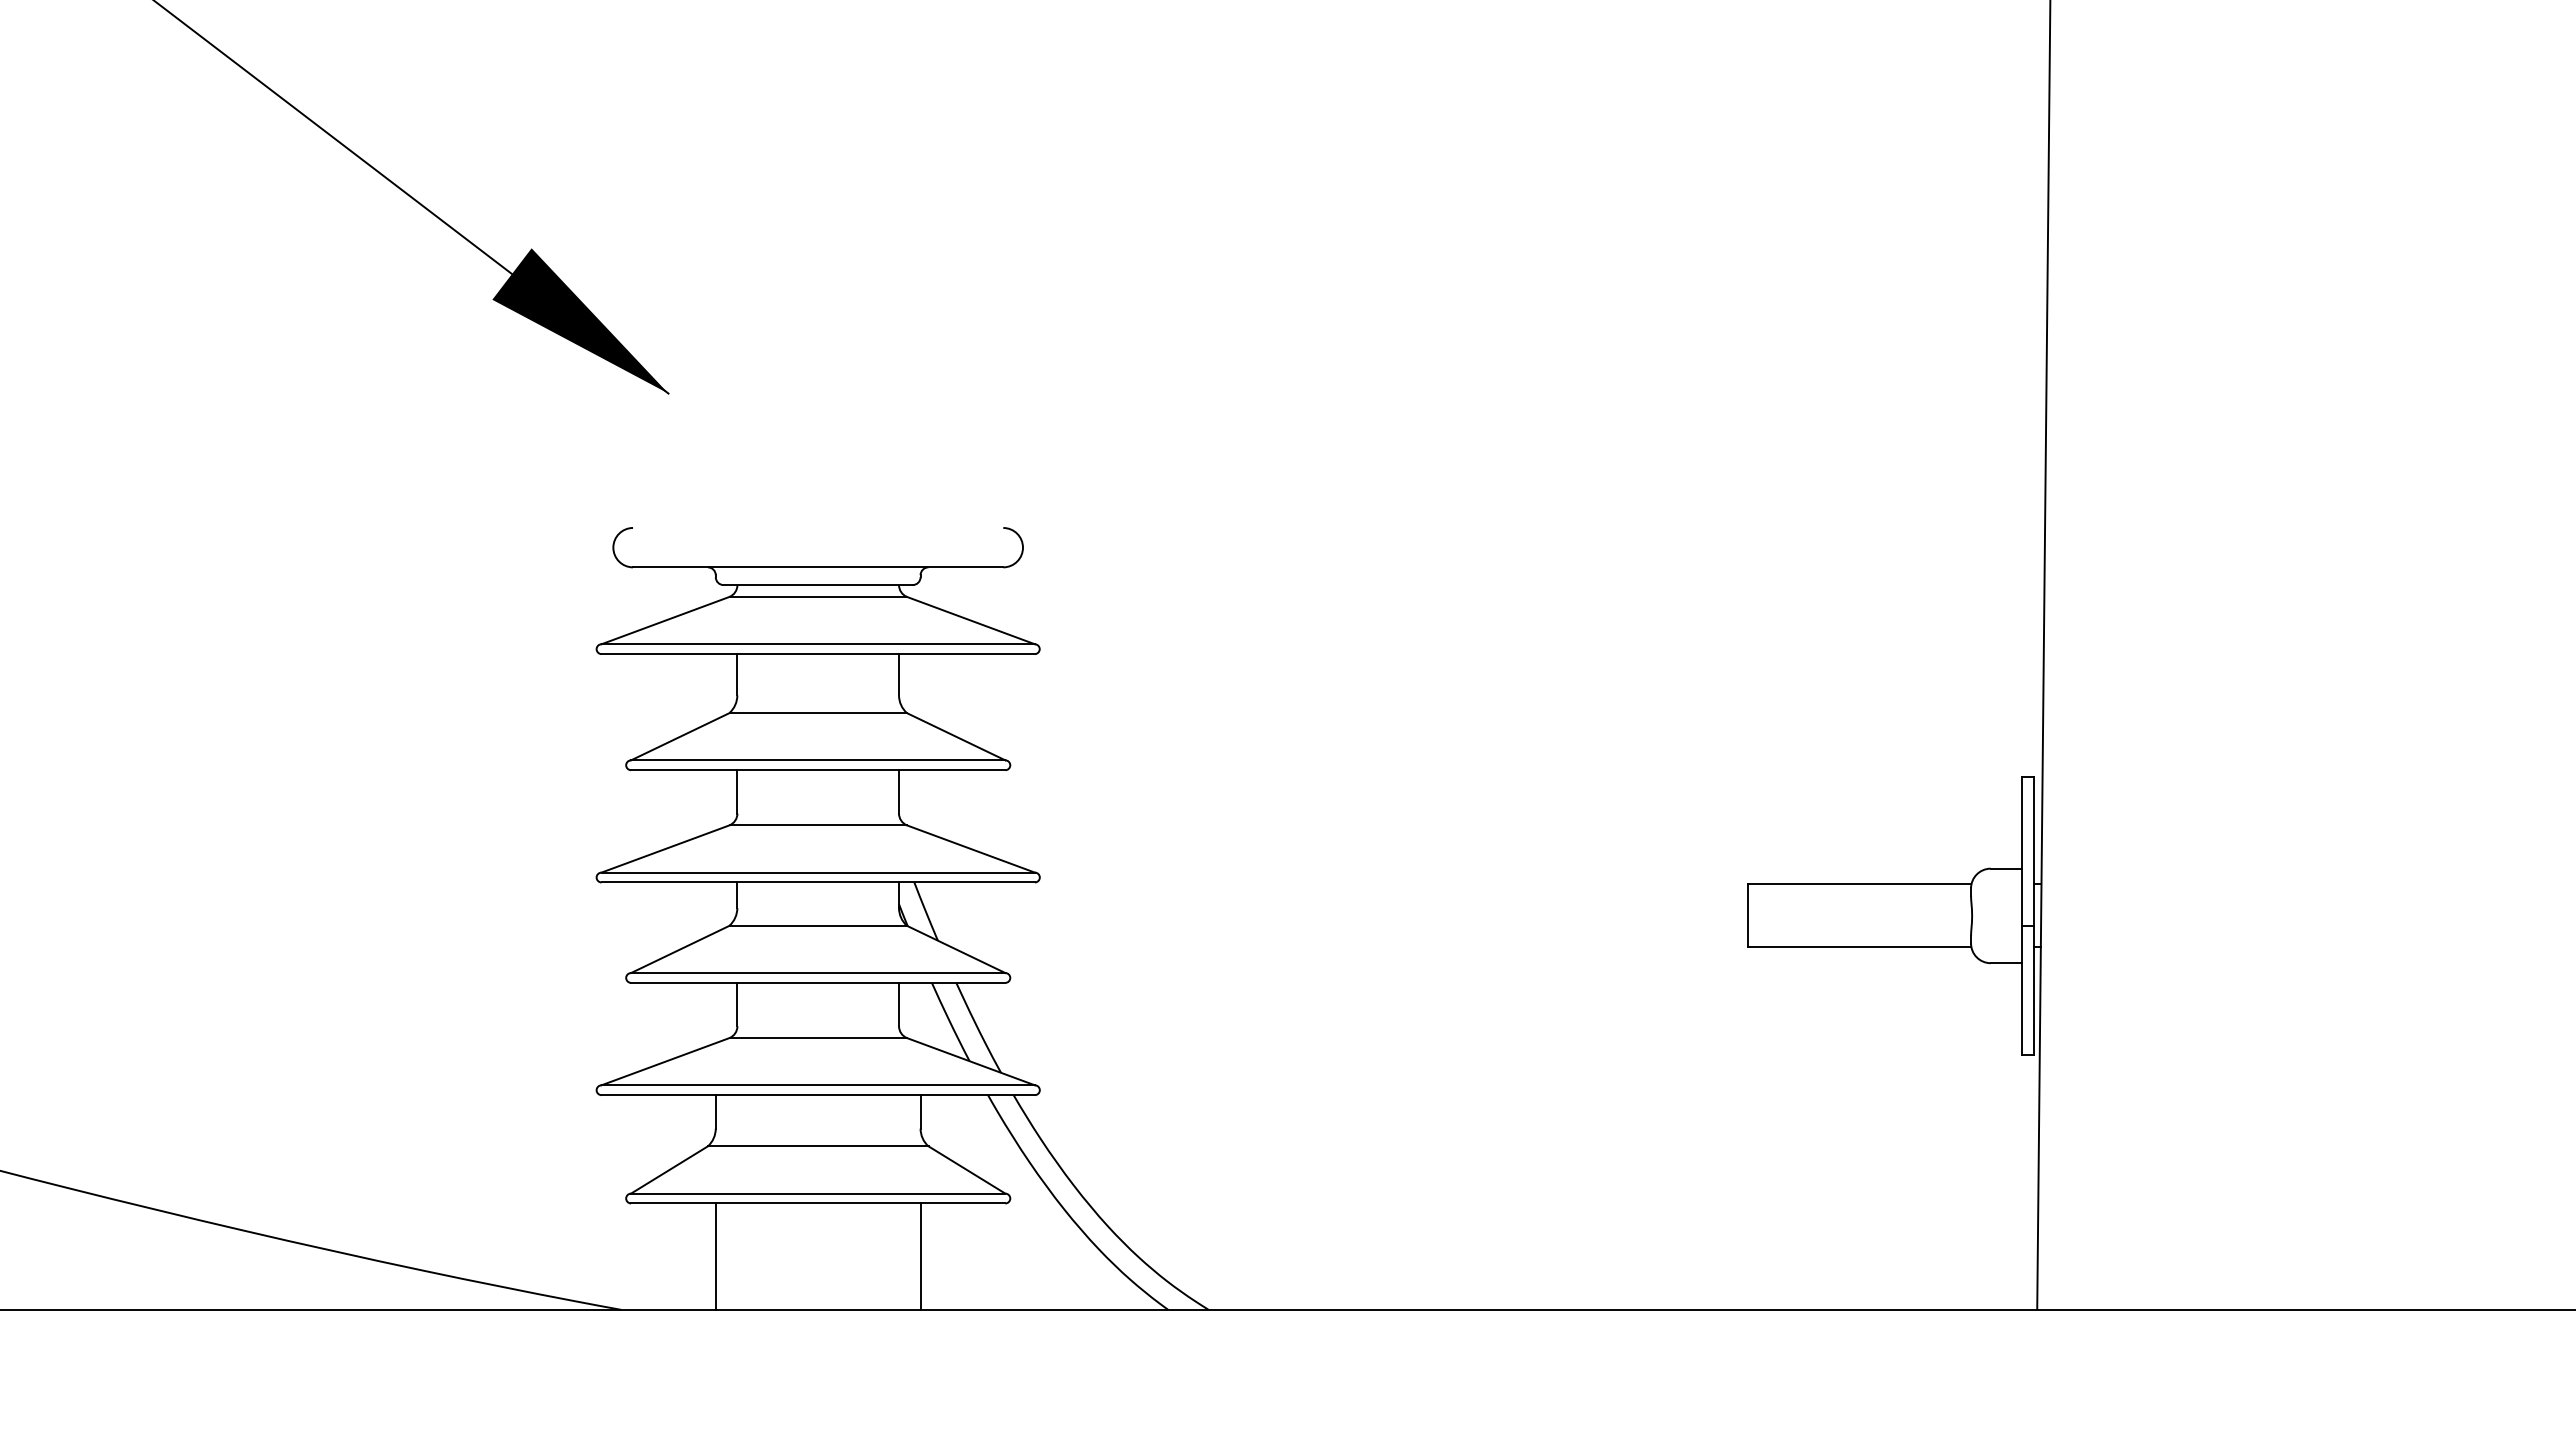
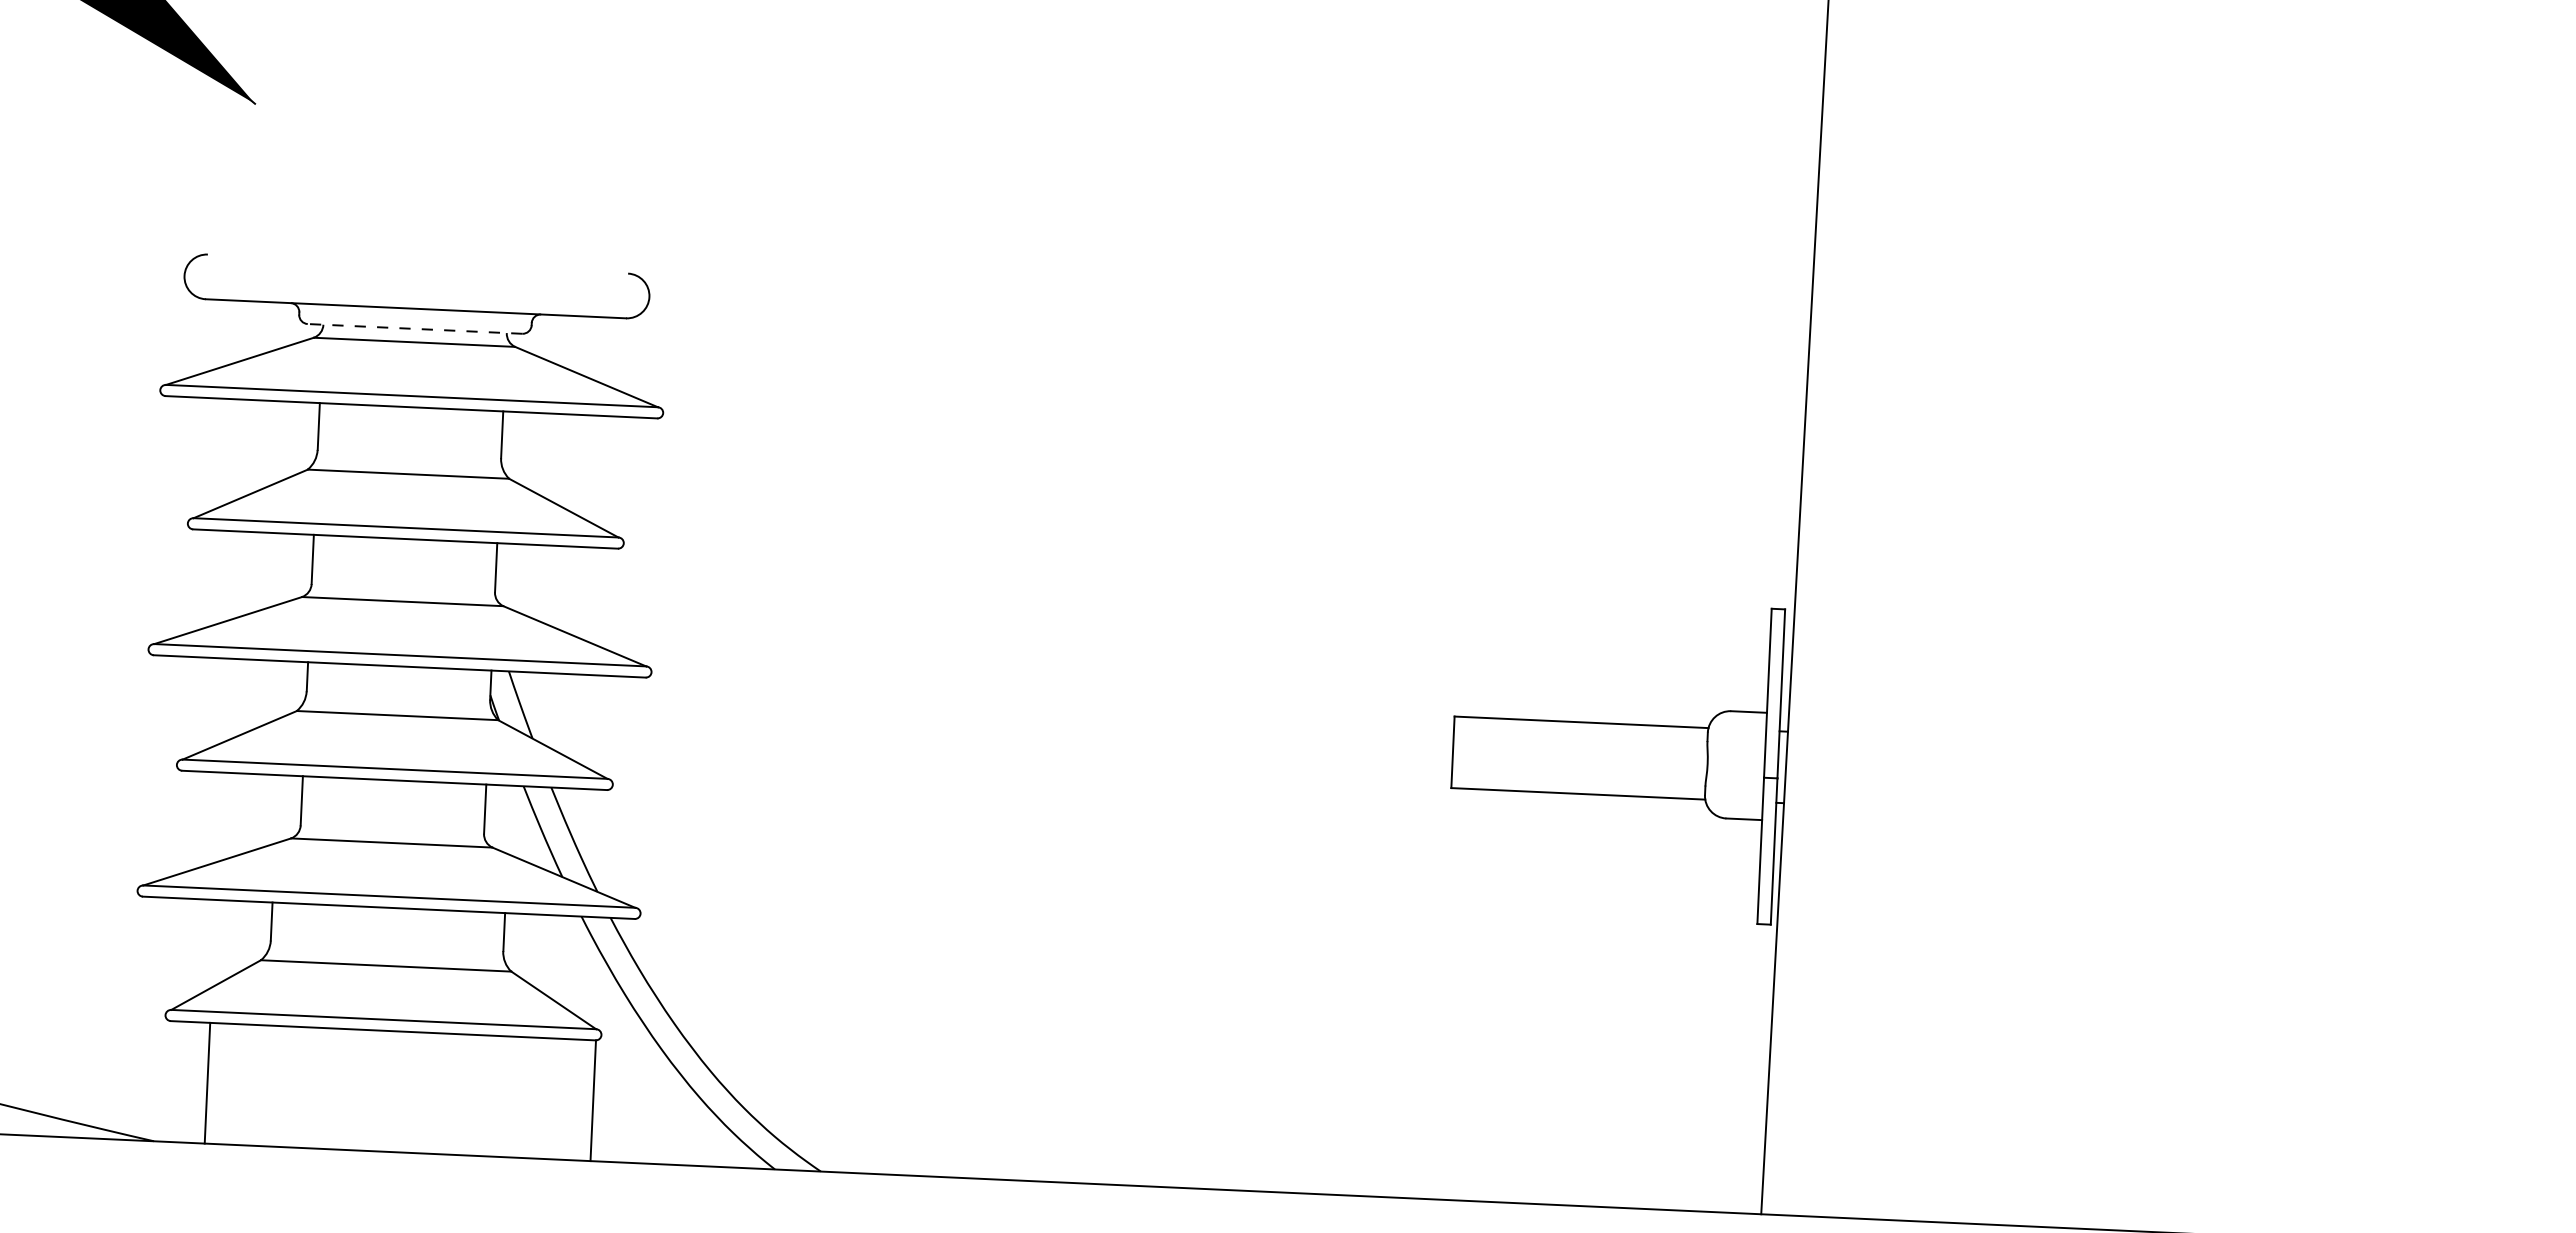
line: (818, 585) -> (415, 329), solid -> dashed
line: (715, 1256) -> (207, 1083), moved
line: (920, 1256) -> (593, 1100), moved

